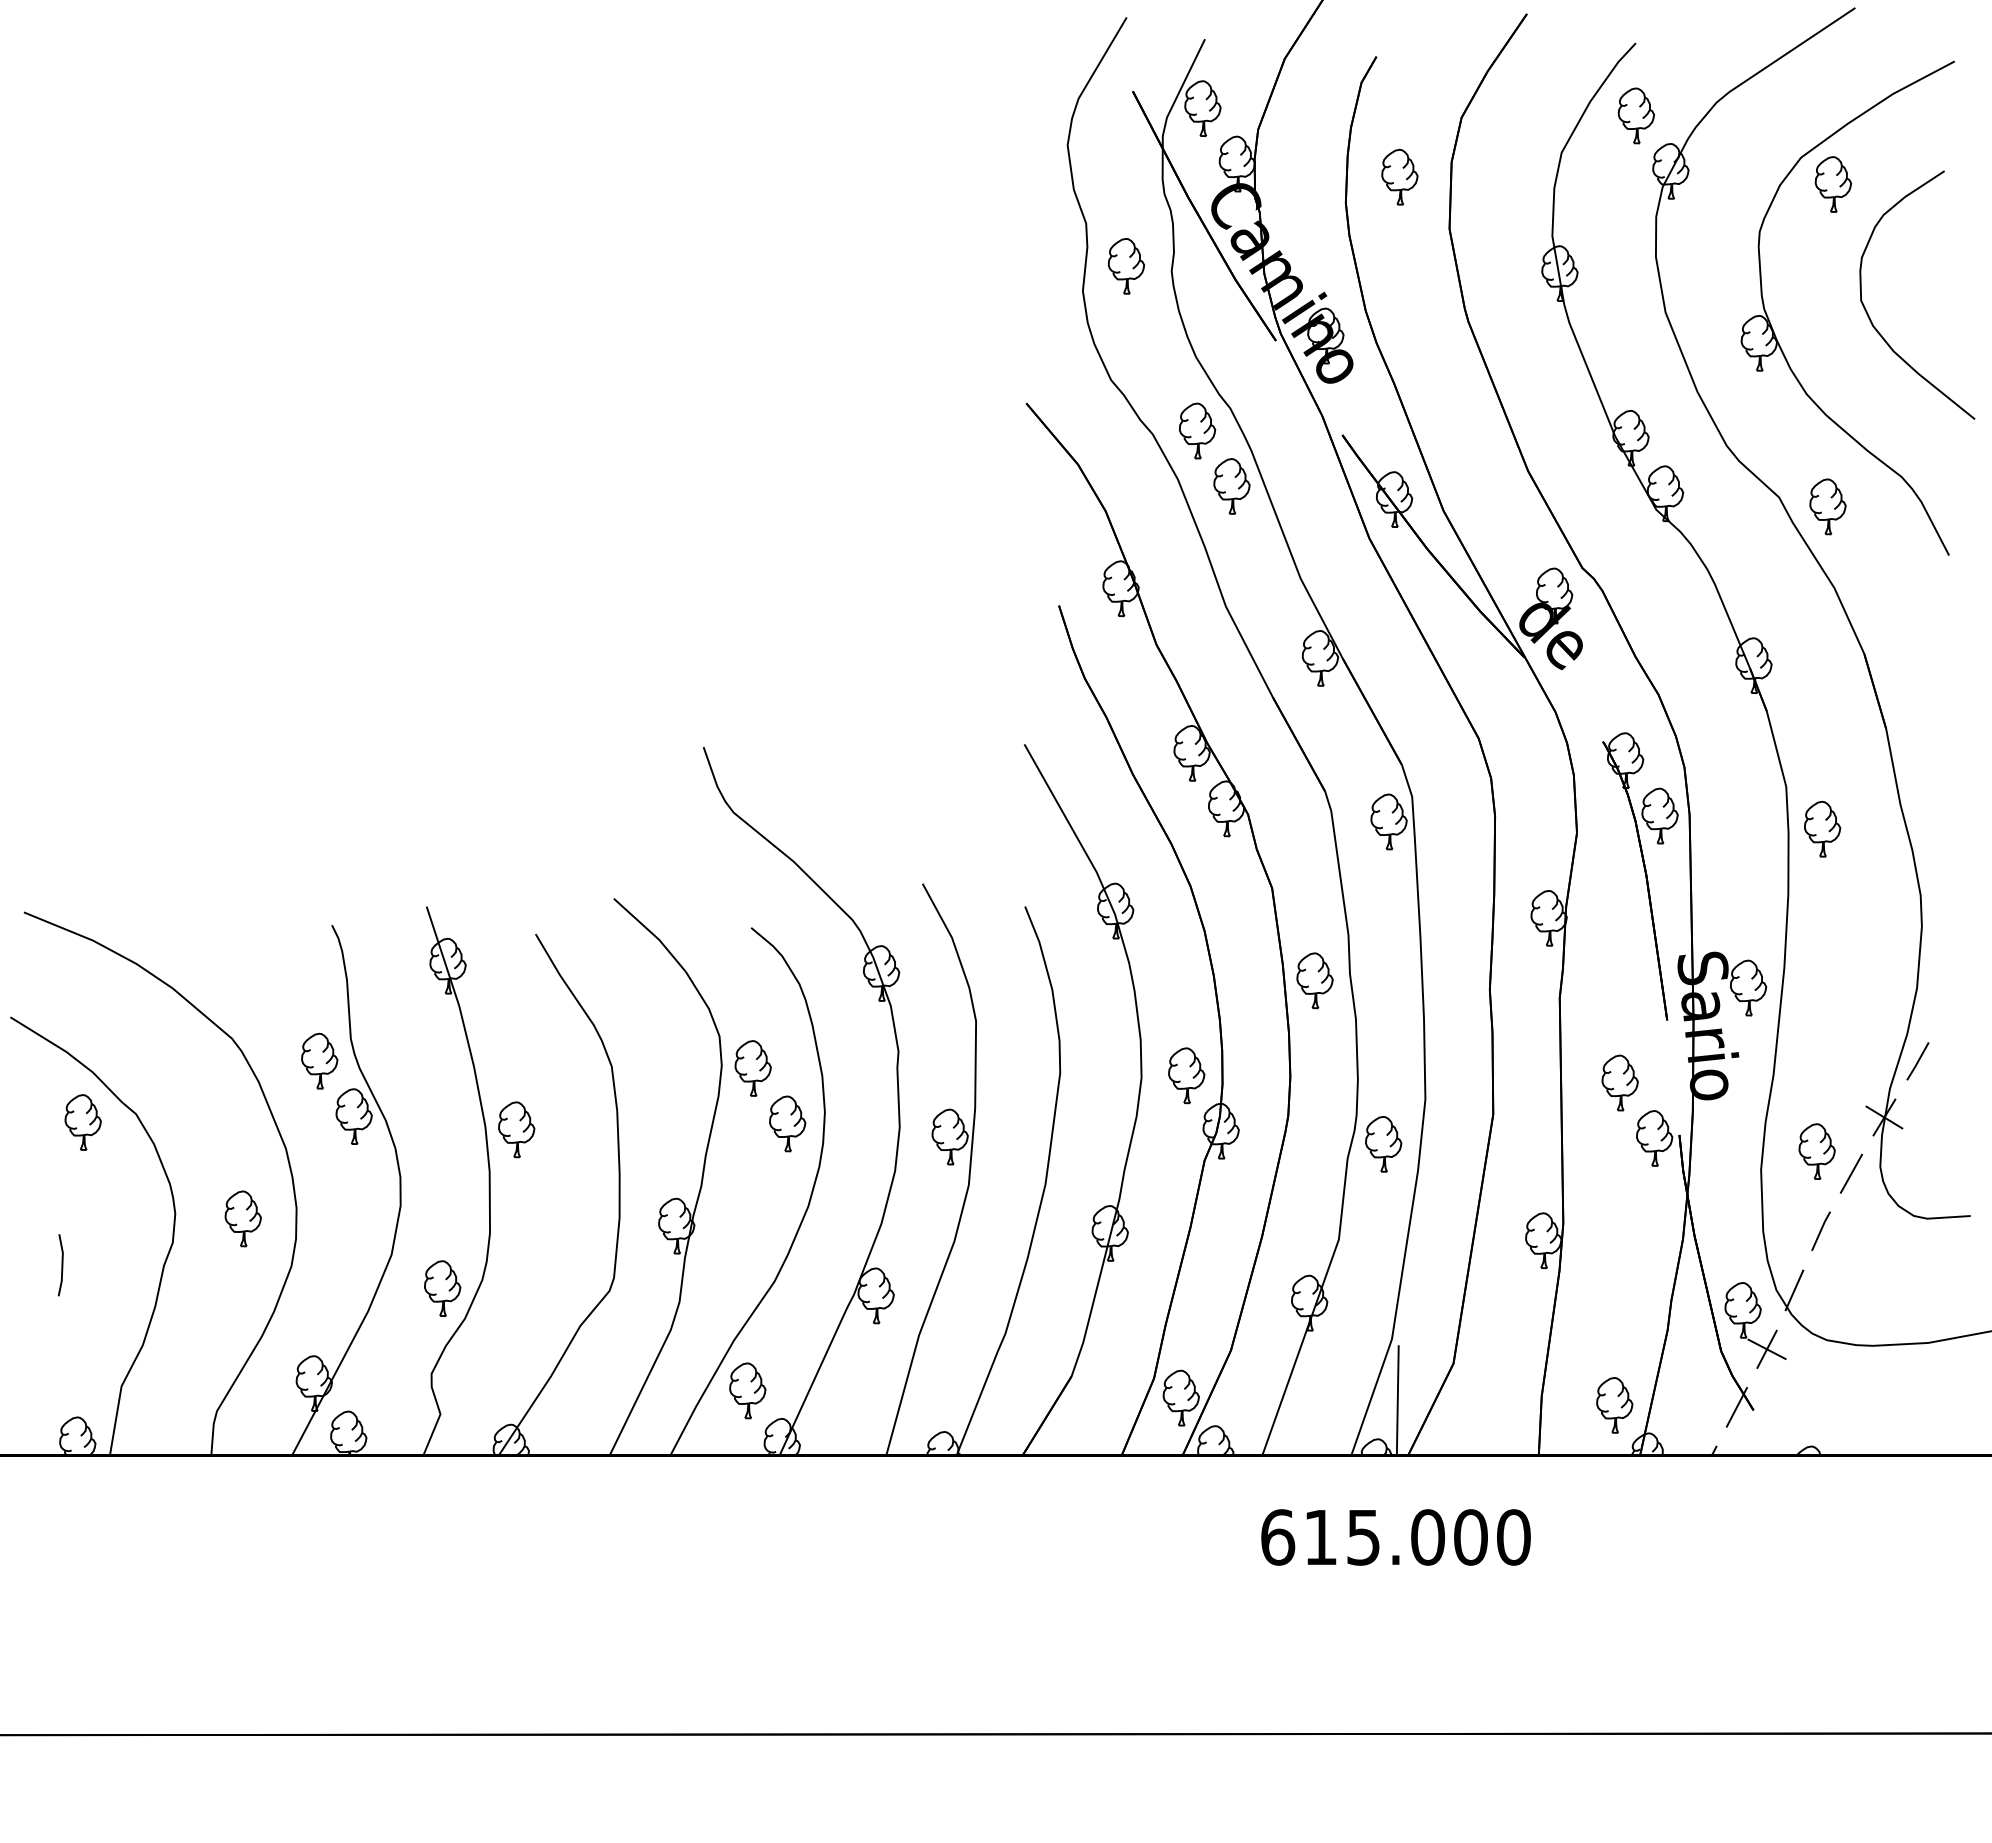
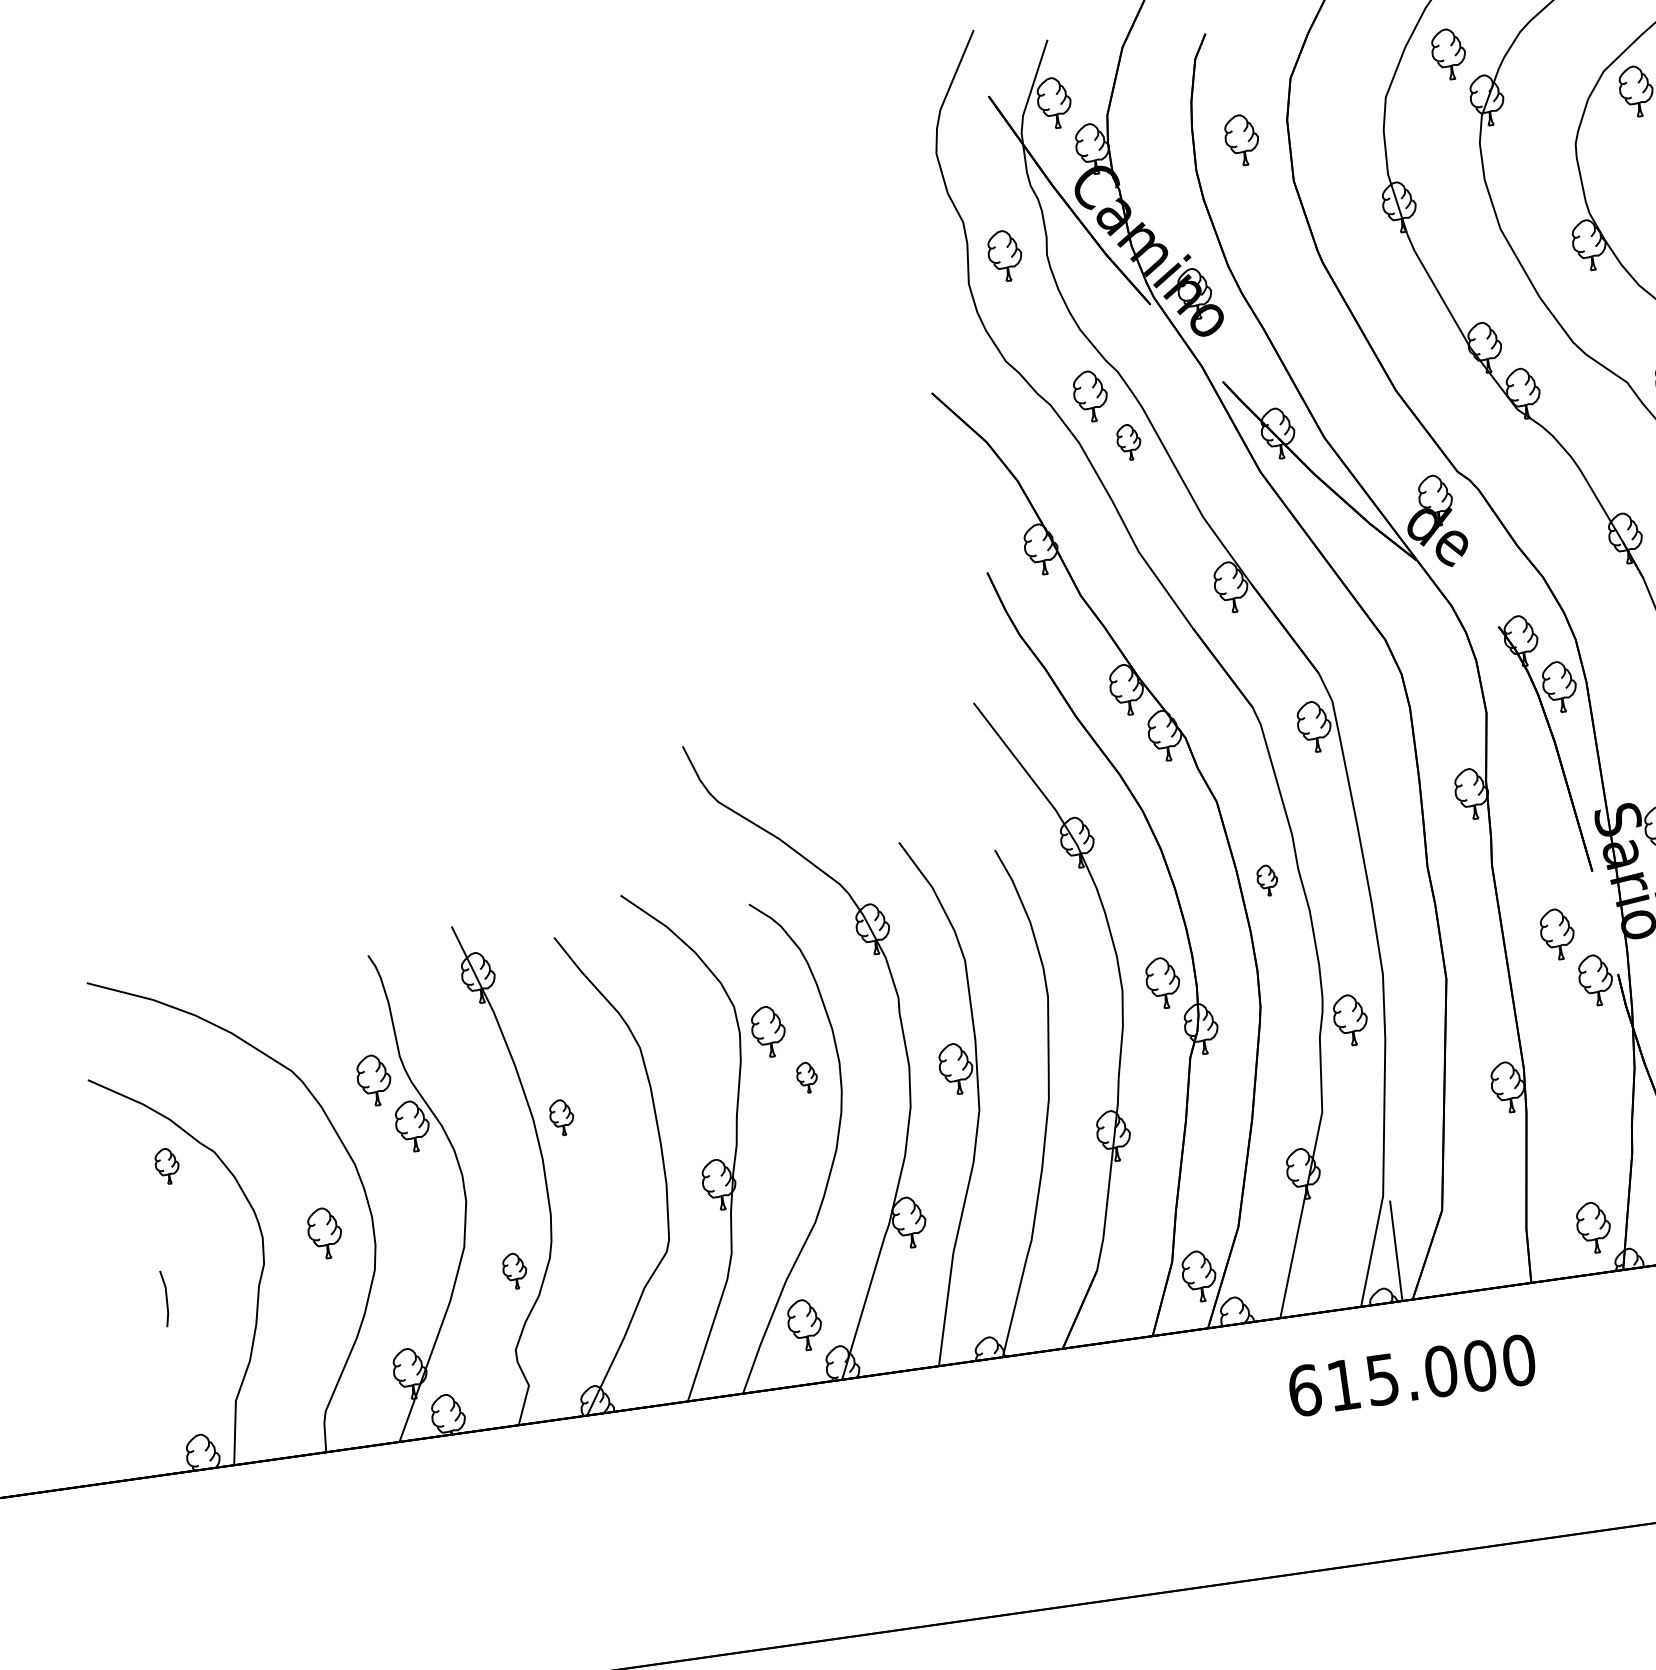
part: (1231, 486) -> (1128, 442), size x0.7
part: (1314, 980) -> (1267, 880), size x0.6
part: (82, 1122) -> (166, 1166), size x0.7
part: (787, 1123) -> (806, 1077), size x0.6
part: (516, 1129) -> (561, 1117), size x0.7
part: (442, 1288) -> (514, 1271), size x0.7

